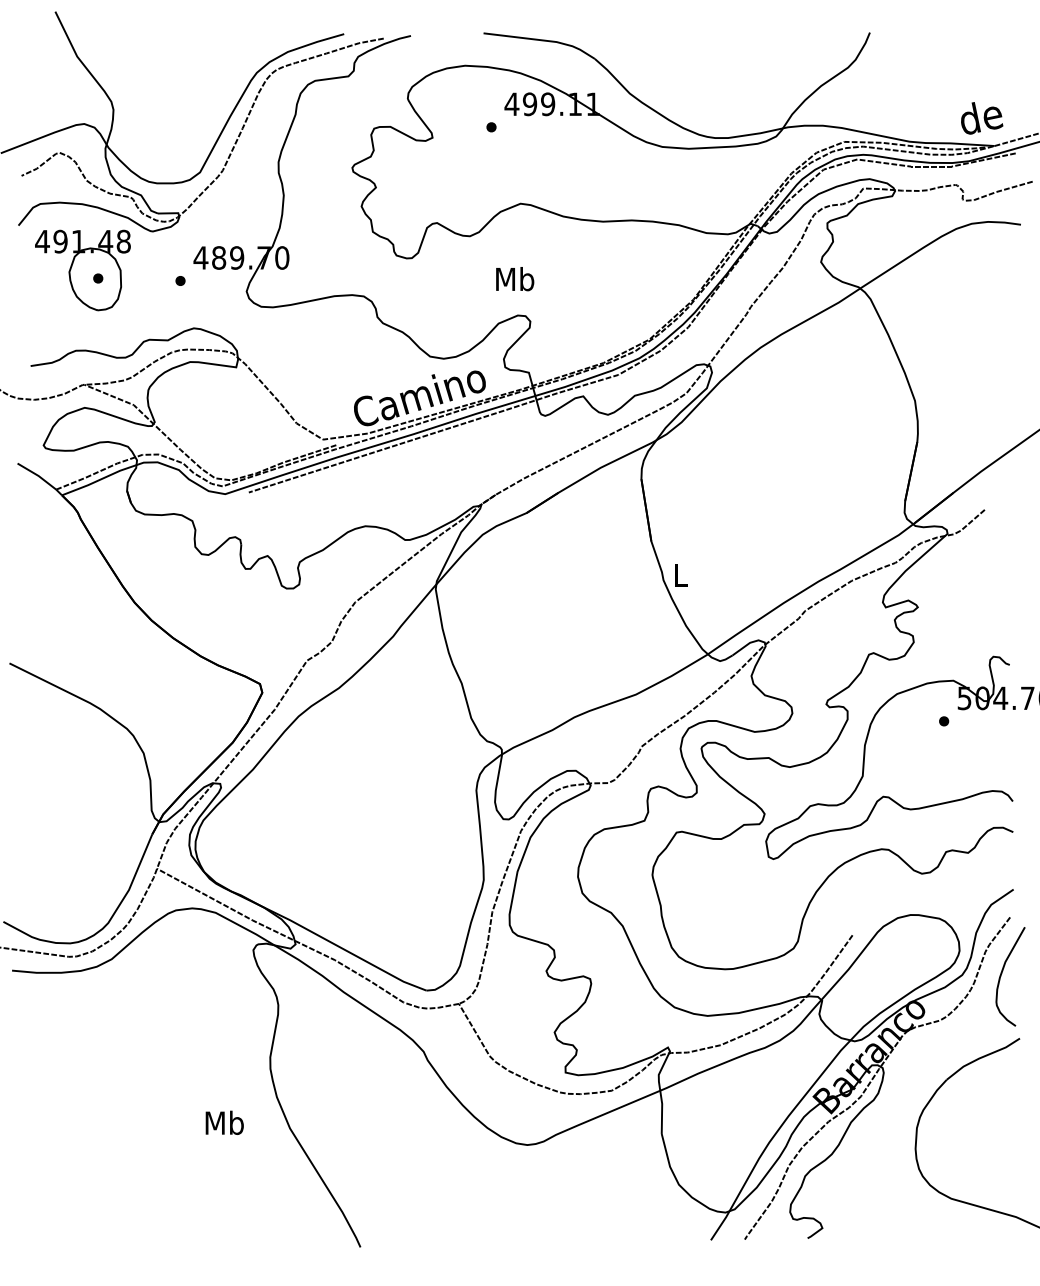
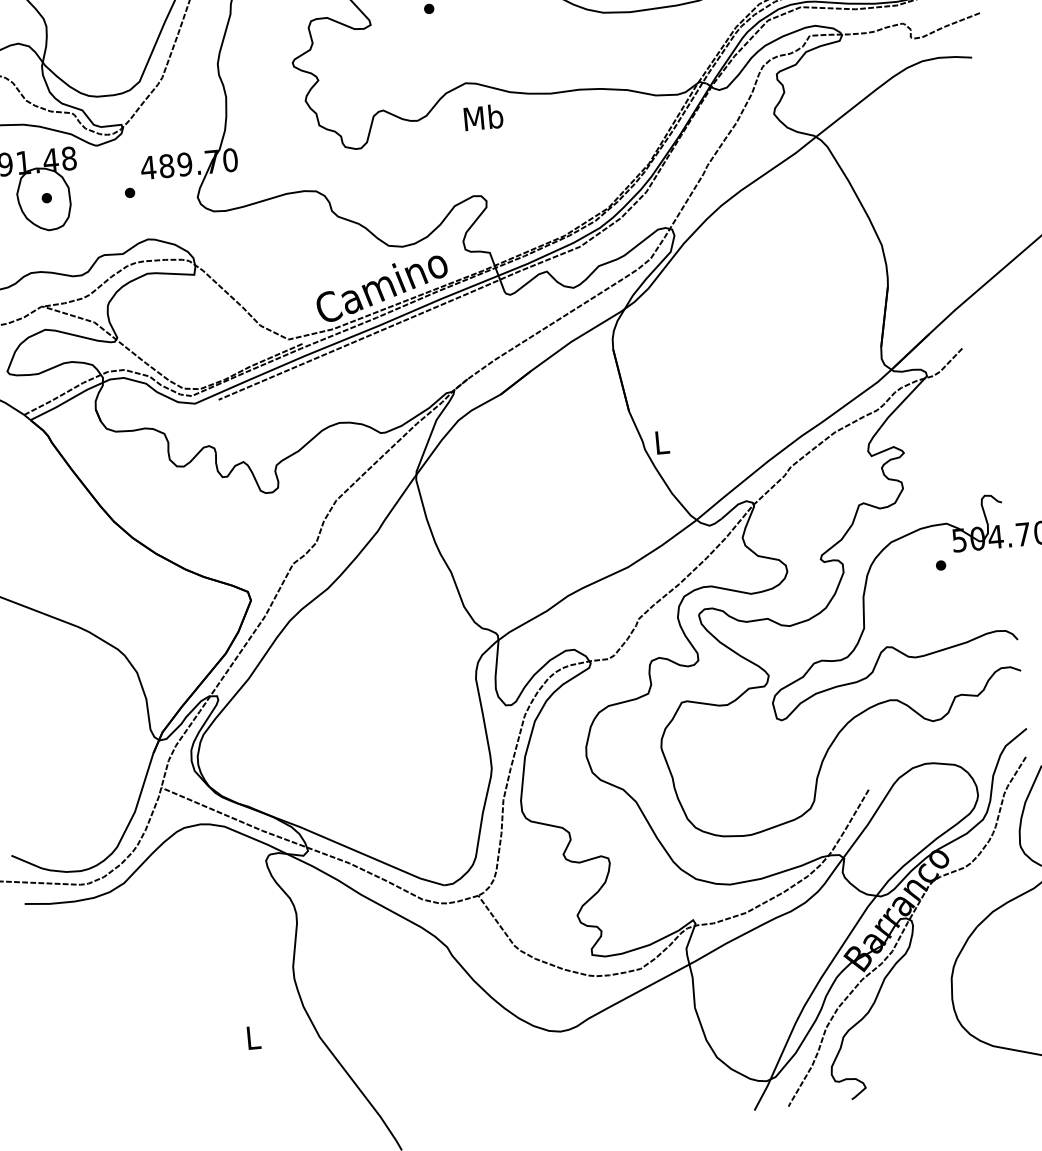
text: (515, 279) -> (484, 117), moved
text: (224, 1122) -> (253, 1037), Mb -> L

